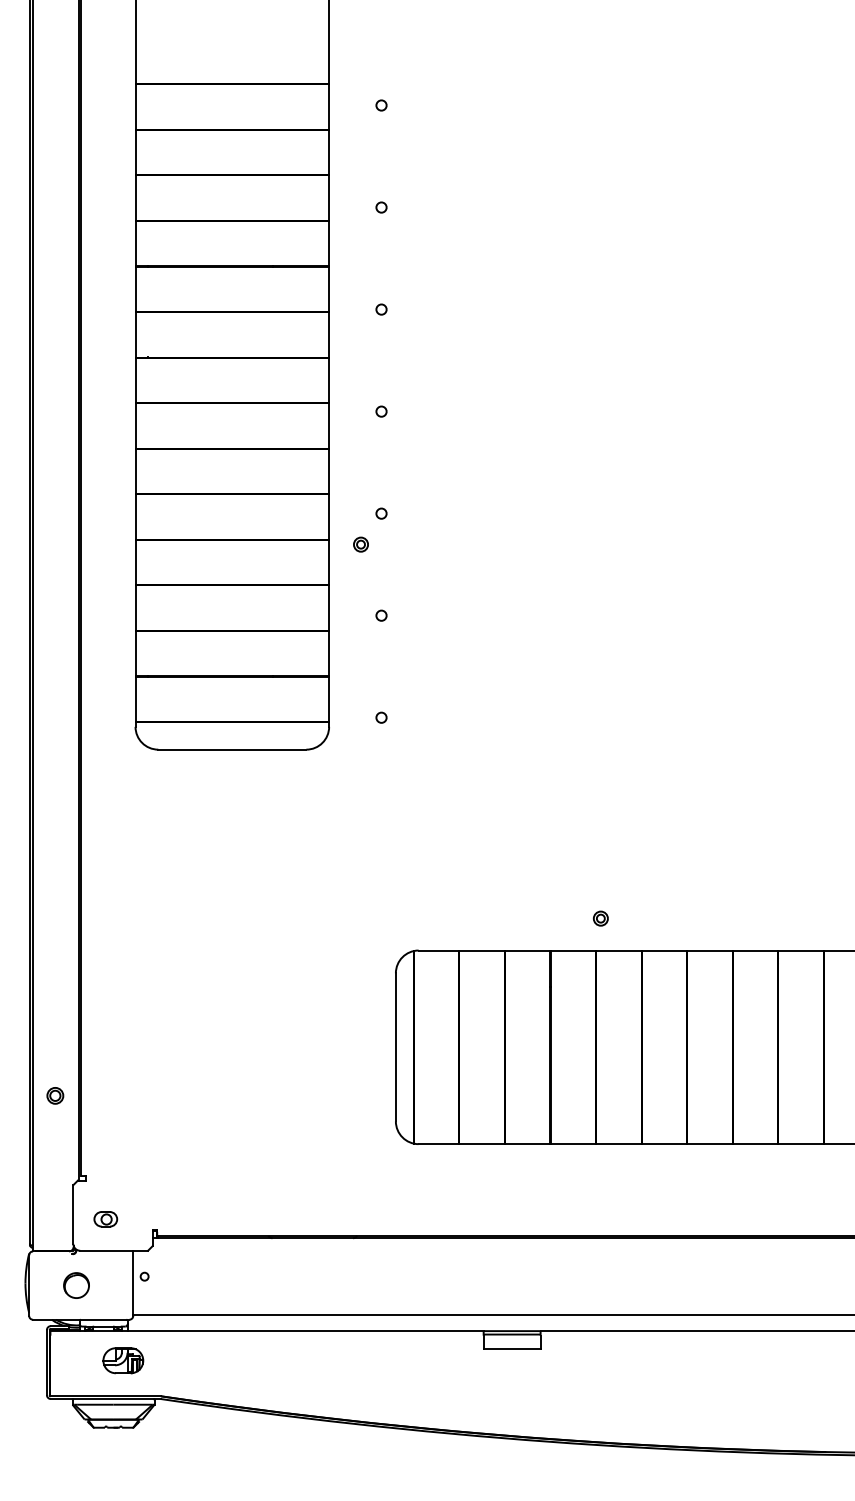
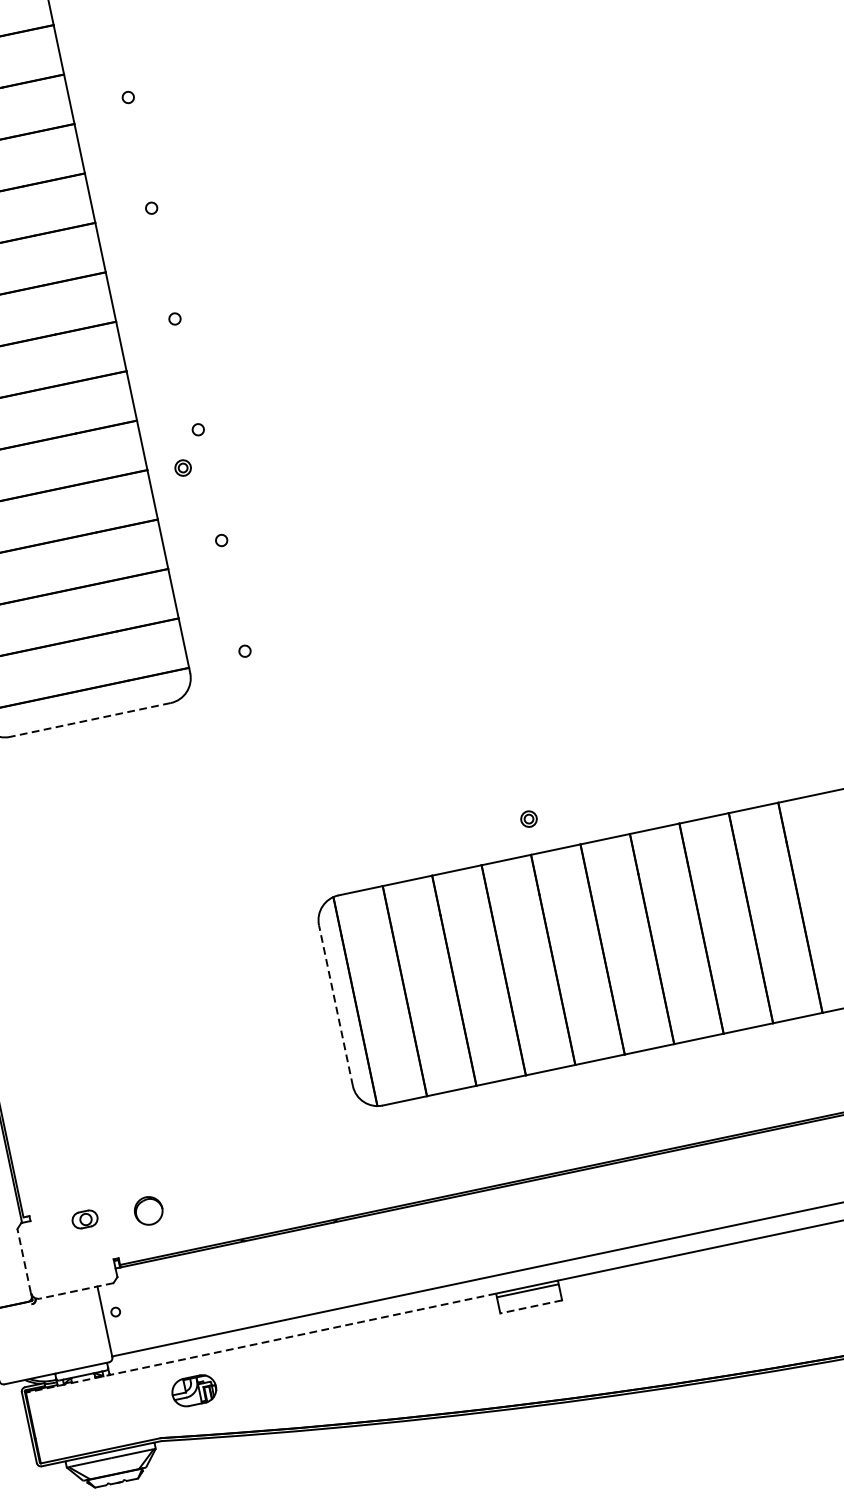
line: (231, 749) -> (89, 720), solid -> dashed
line: (395, 1046) -> (335, 1004), solid -> dashed
line: (73, 1214) -> (24, 1260), solid -> dashed
part: (105, 1219) -> (84, 1219), moved
line: (114, 1250) -> (77, 1290), solid -> dashed
part: (76, 1285) -> (148, 1210), moved
line: (267, 1331) -> (261, 1343), solid -> dashed
line: (511, 1349) -> (530, 1307), solid -> dashed
part: (123, 1360) -> (194, 1390), moved

